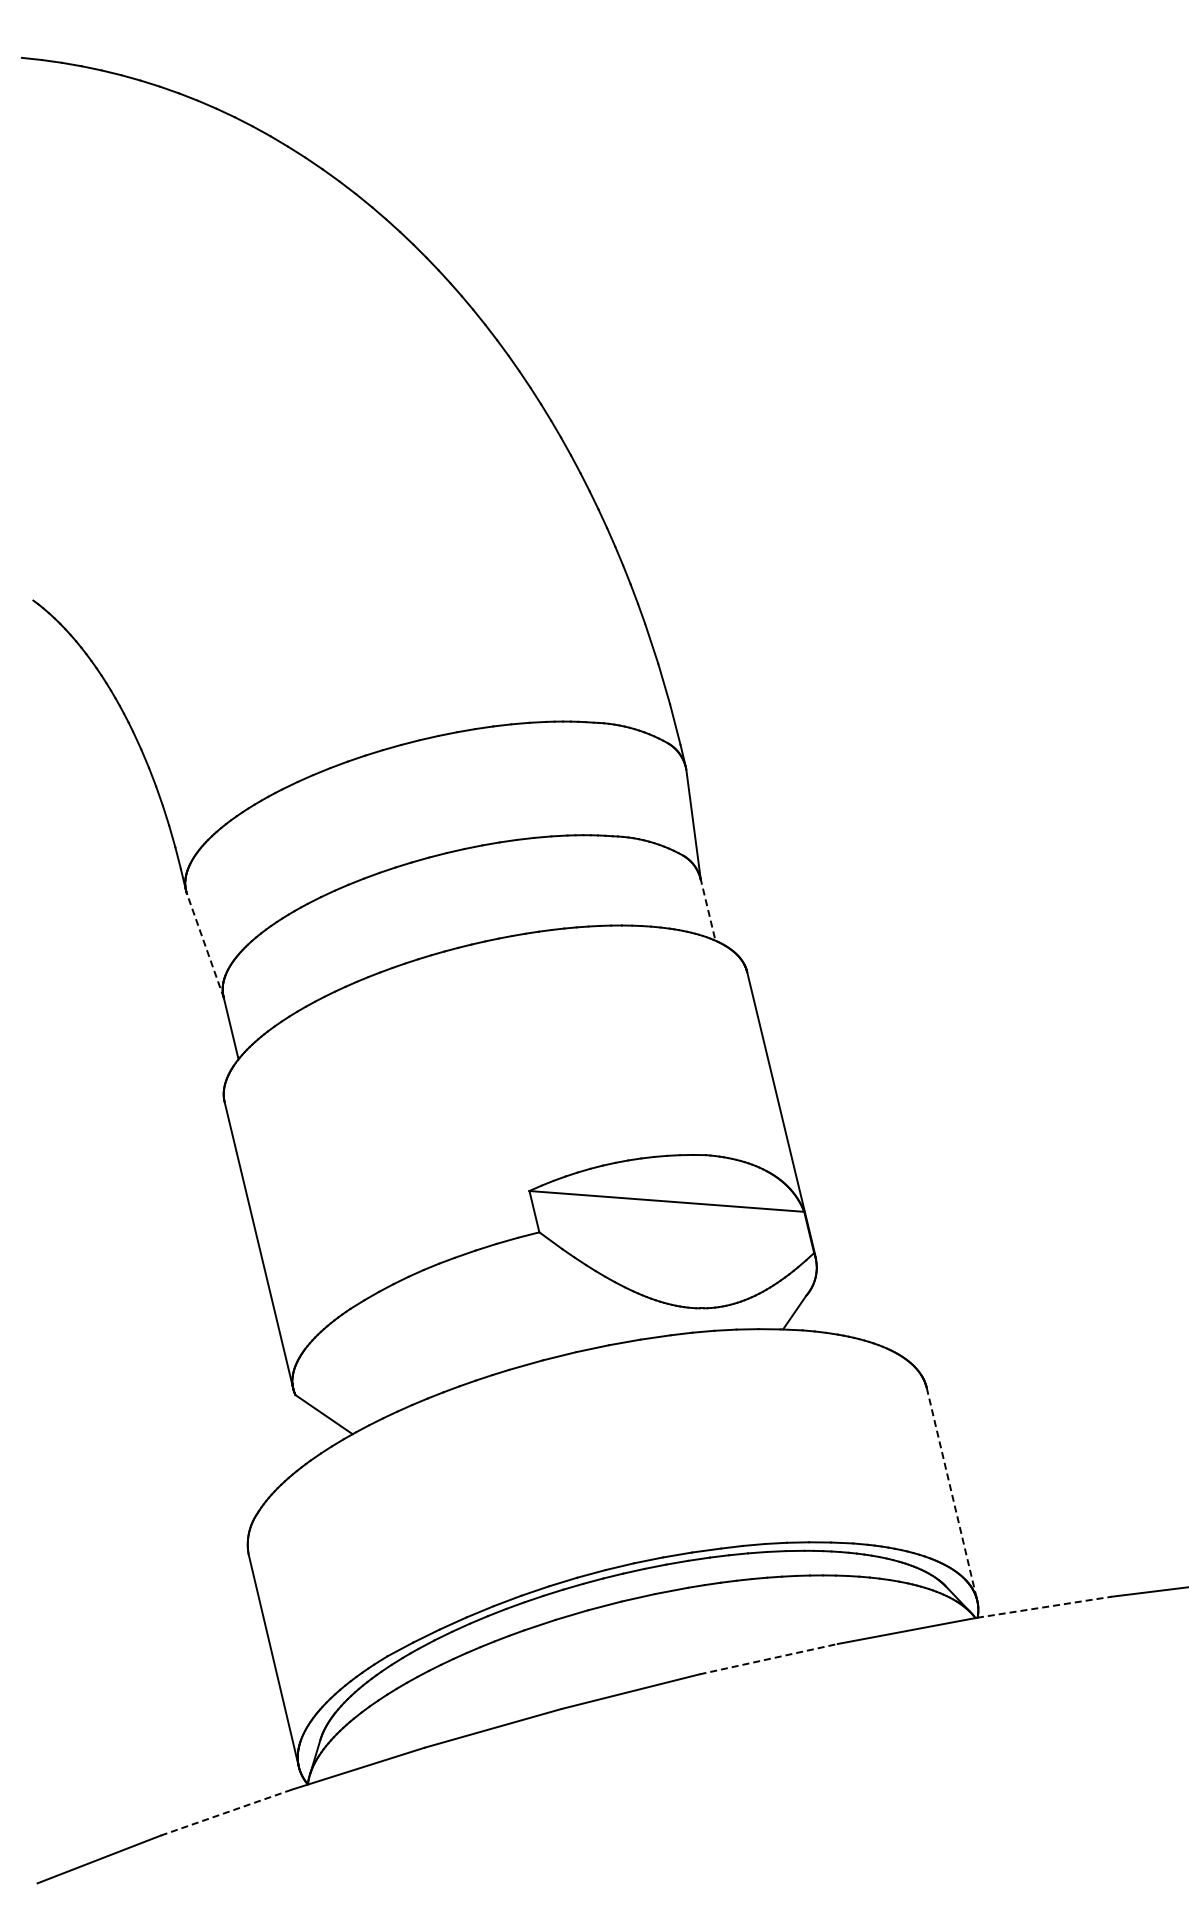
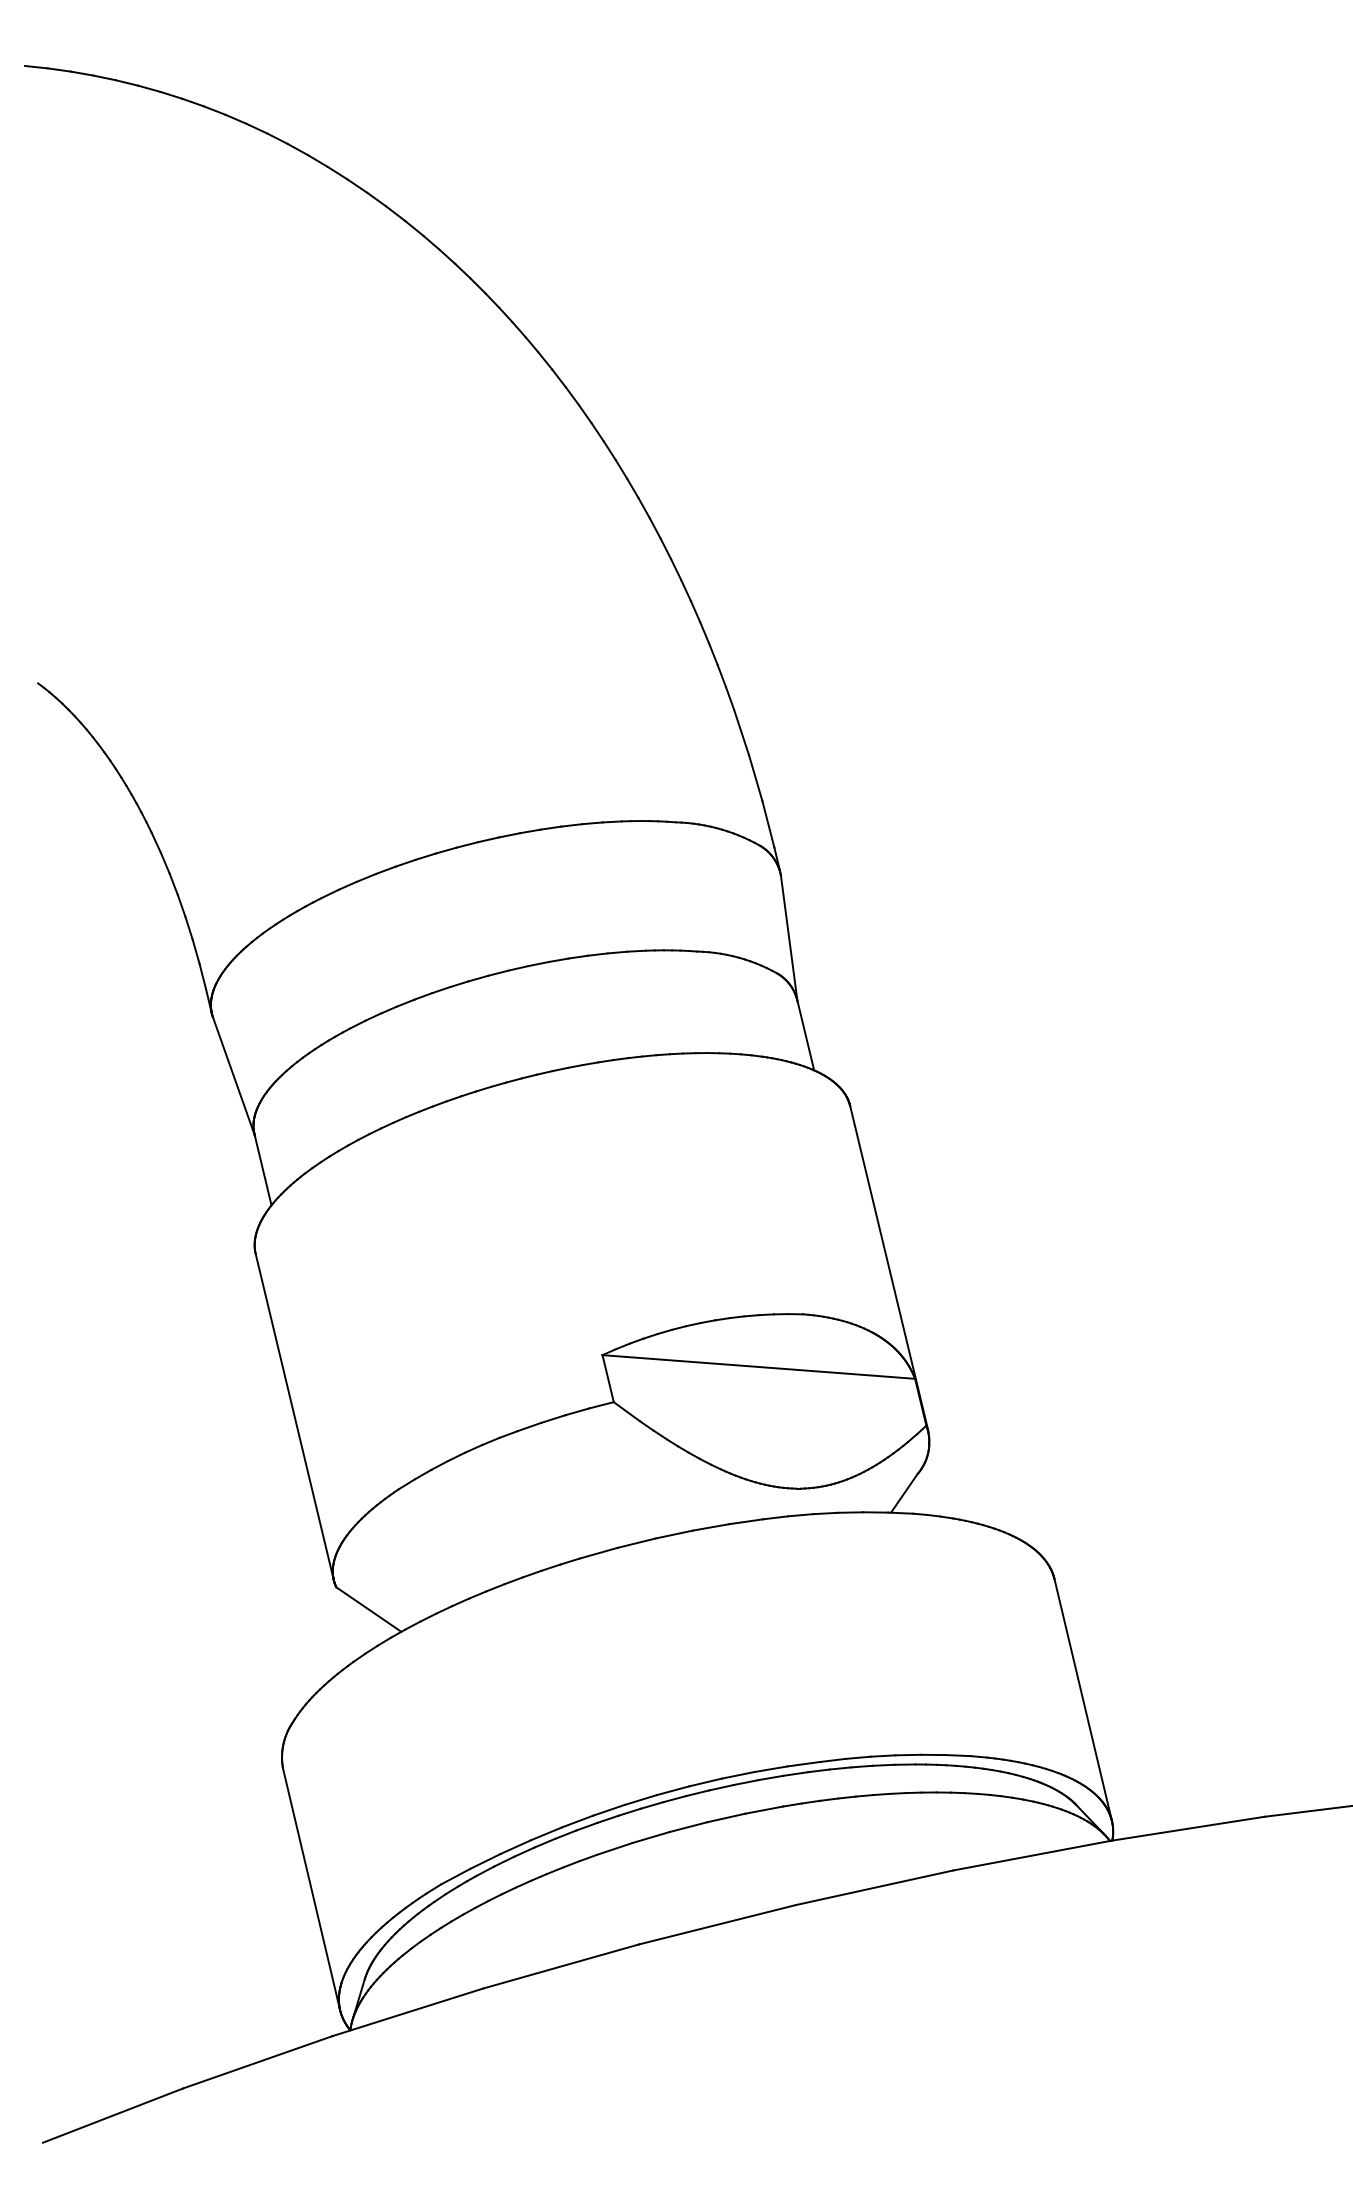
line: (708, 909) -> (806, 1034), dashed -> solid
line: (205, 945) -> (233, 1075), dashed -> solid
line: (951, 1493) -> (1082, 1699), dashed -> solid
line: (1044, 1607) -> (1188, 1828), dashed -> solid
line: (768, 1659) -> (874, 1888), dashed -> solid
line: (226, 1812) -> (257, 2062), dashed -> solid

